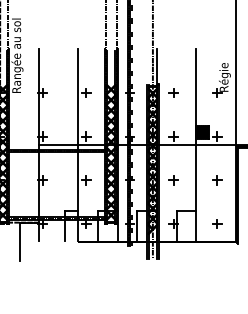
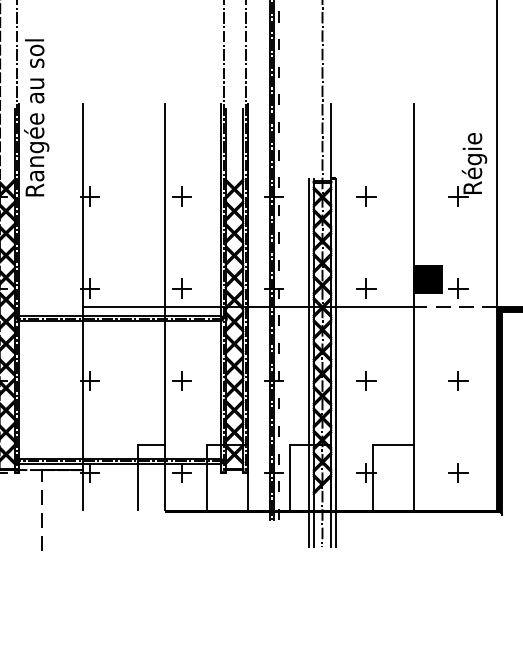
line: (215, 145) -> (454, 307), solid -> dashed
line: (20, 241) -> (43, 509), solid -> dashed

